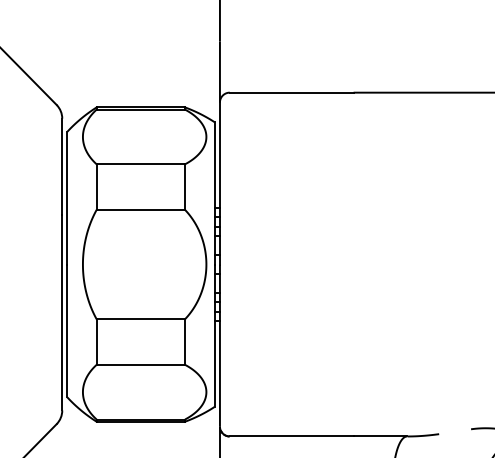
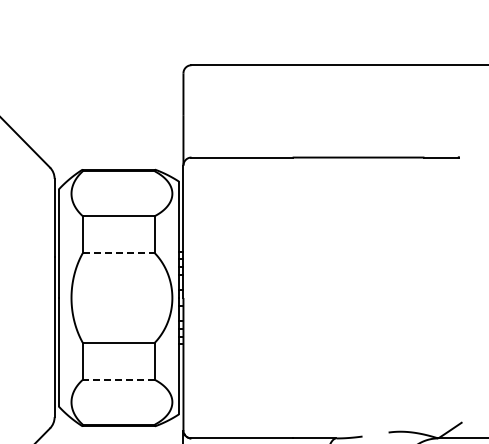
line: (141, 210) -> (119, 253), solid -> dashed
line: (140, 364) -> (118, 379), solid -> dashed

